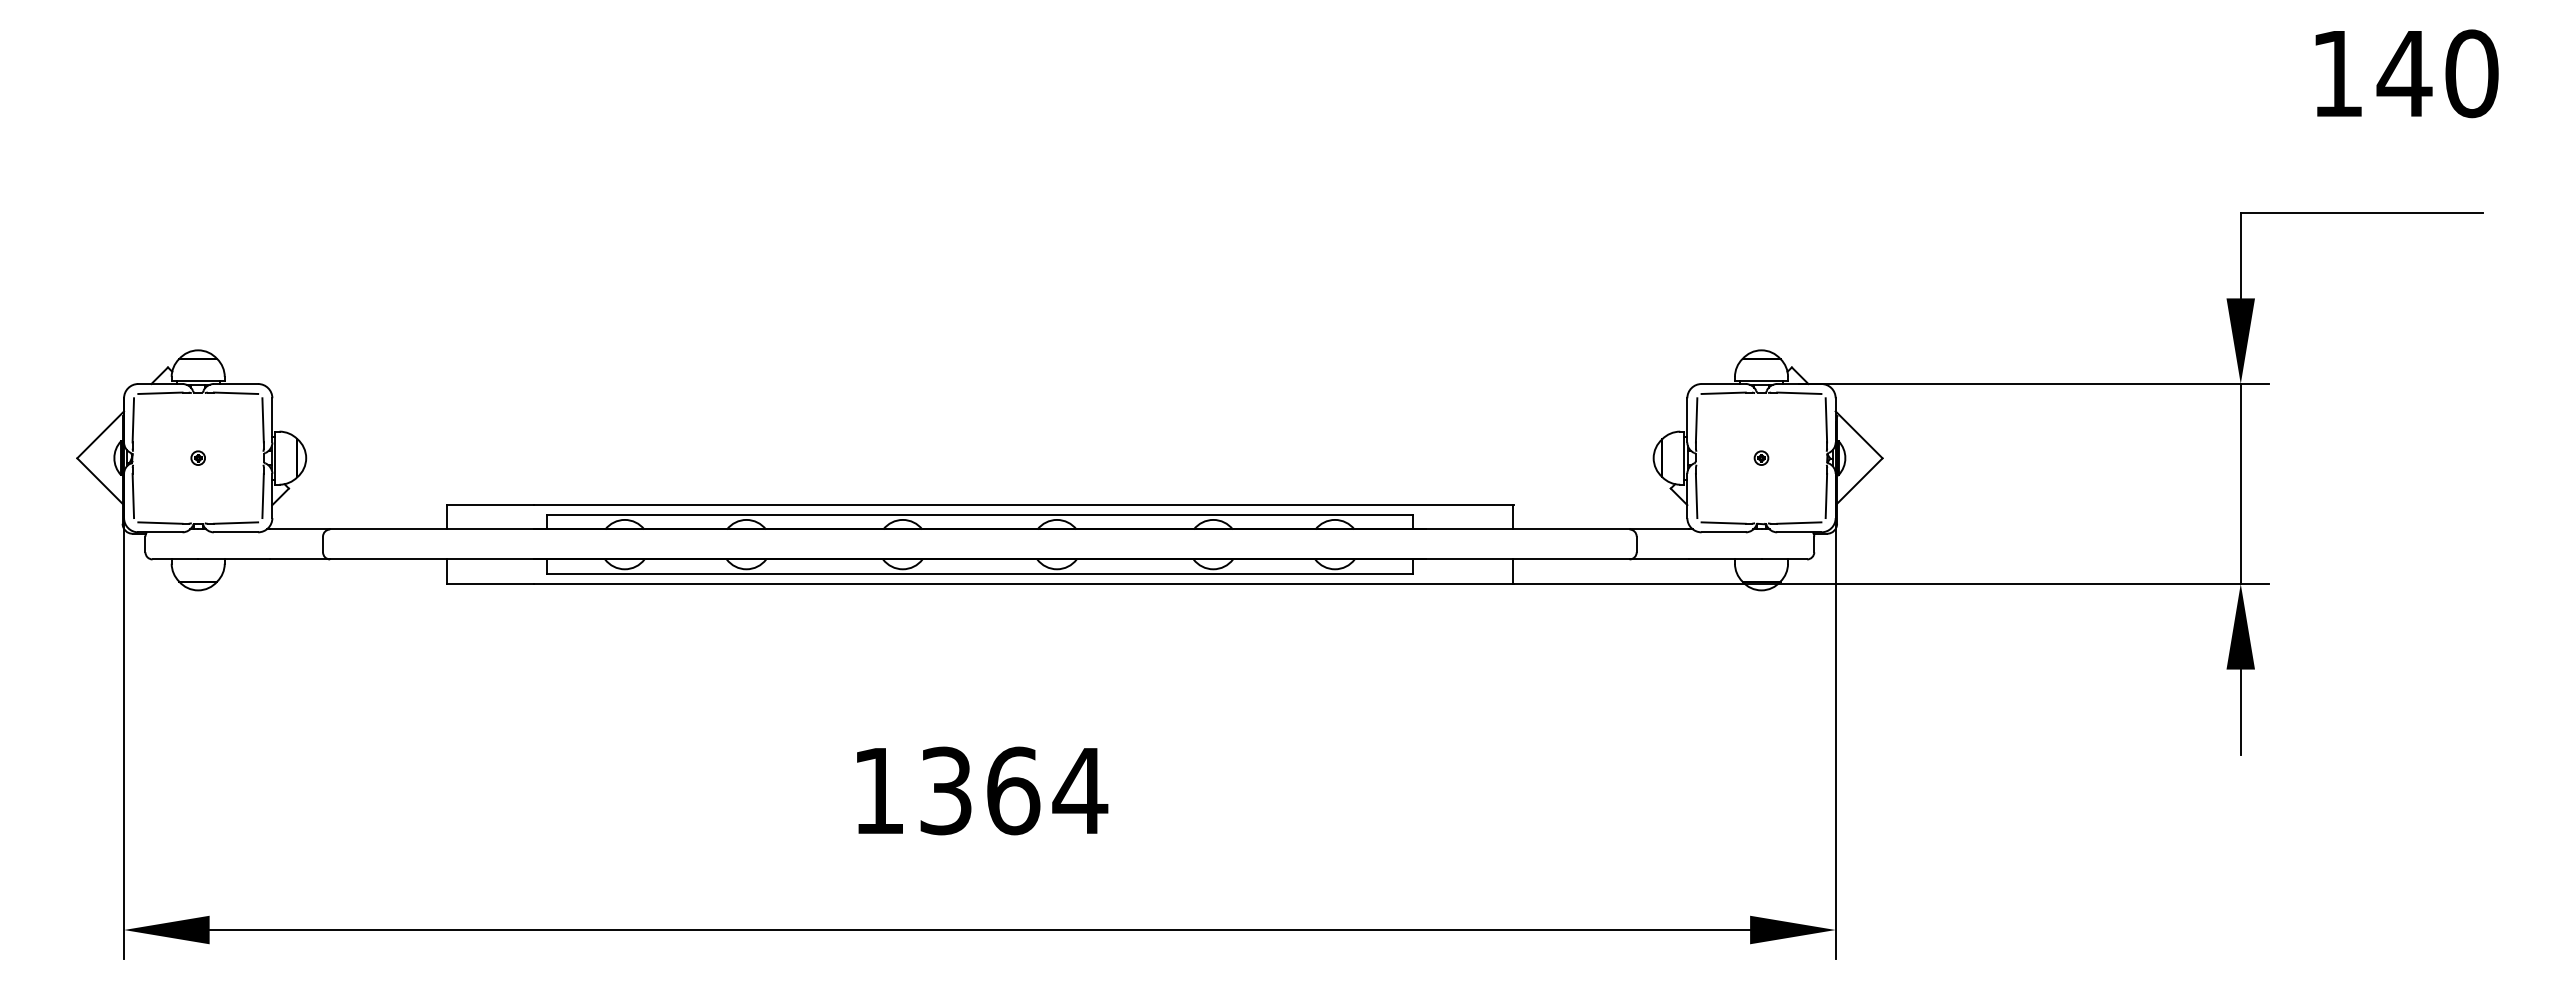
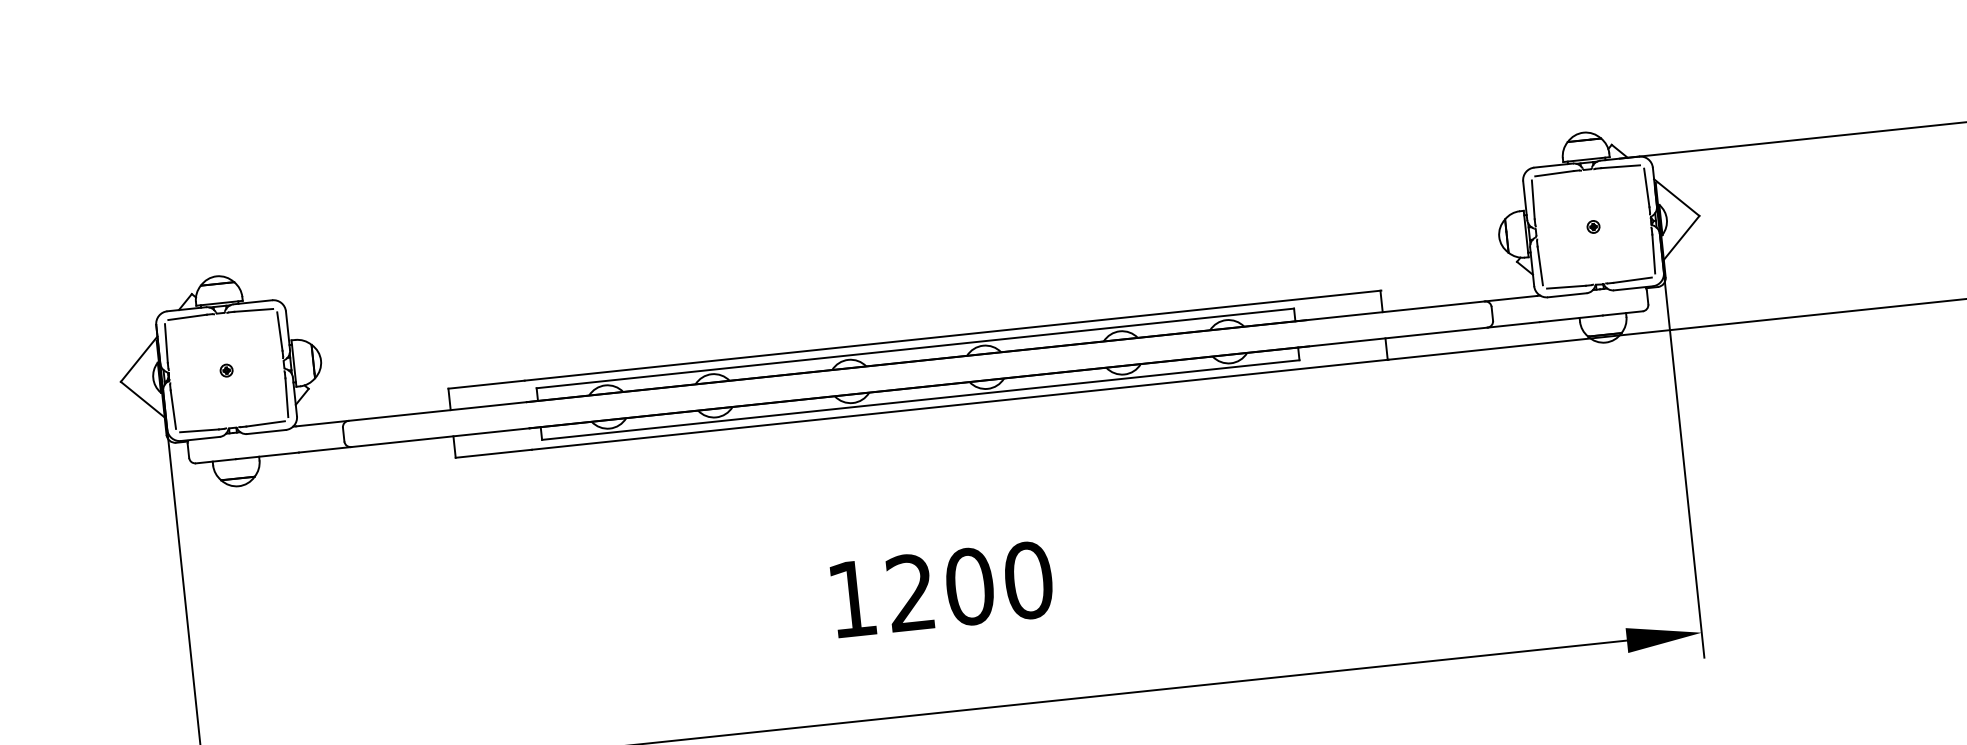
text: (1014, 790) -> (970, 586), 1364 -> 1200

